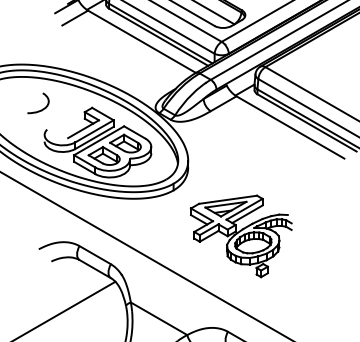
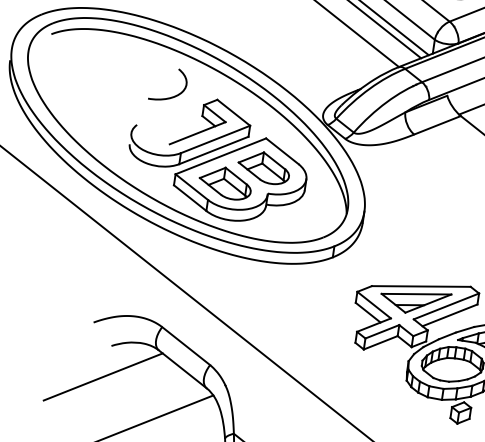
curve: (42, 108) -> (174, 94), moved
line: (49, 280) -> (103, 377), added

